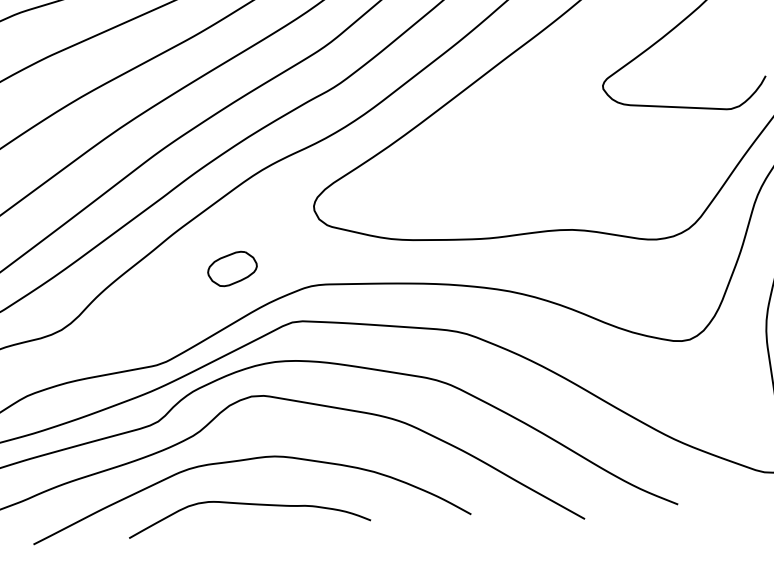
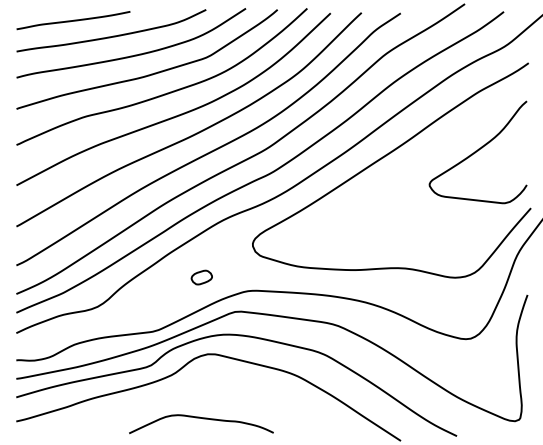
part: (231, 268) -> (201, 277), size x0.7
curve: (247, 461) -> (202, 392), removed

